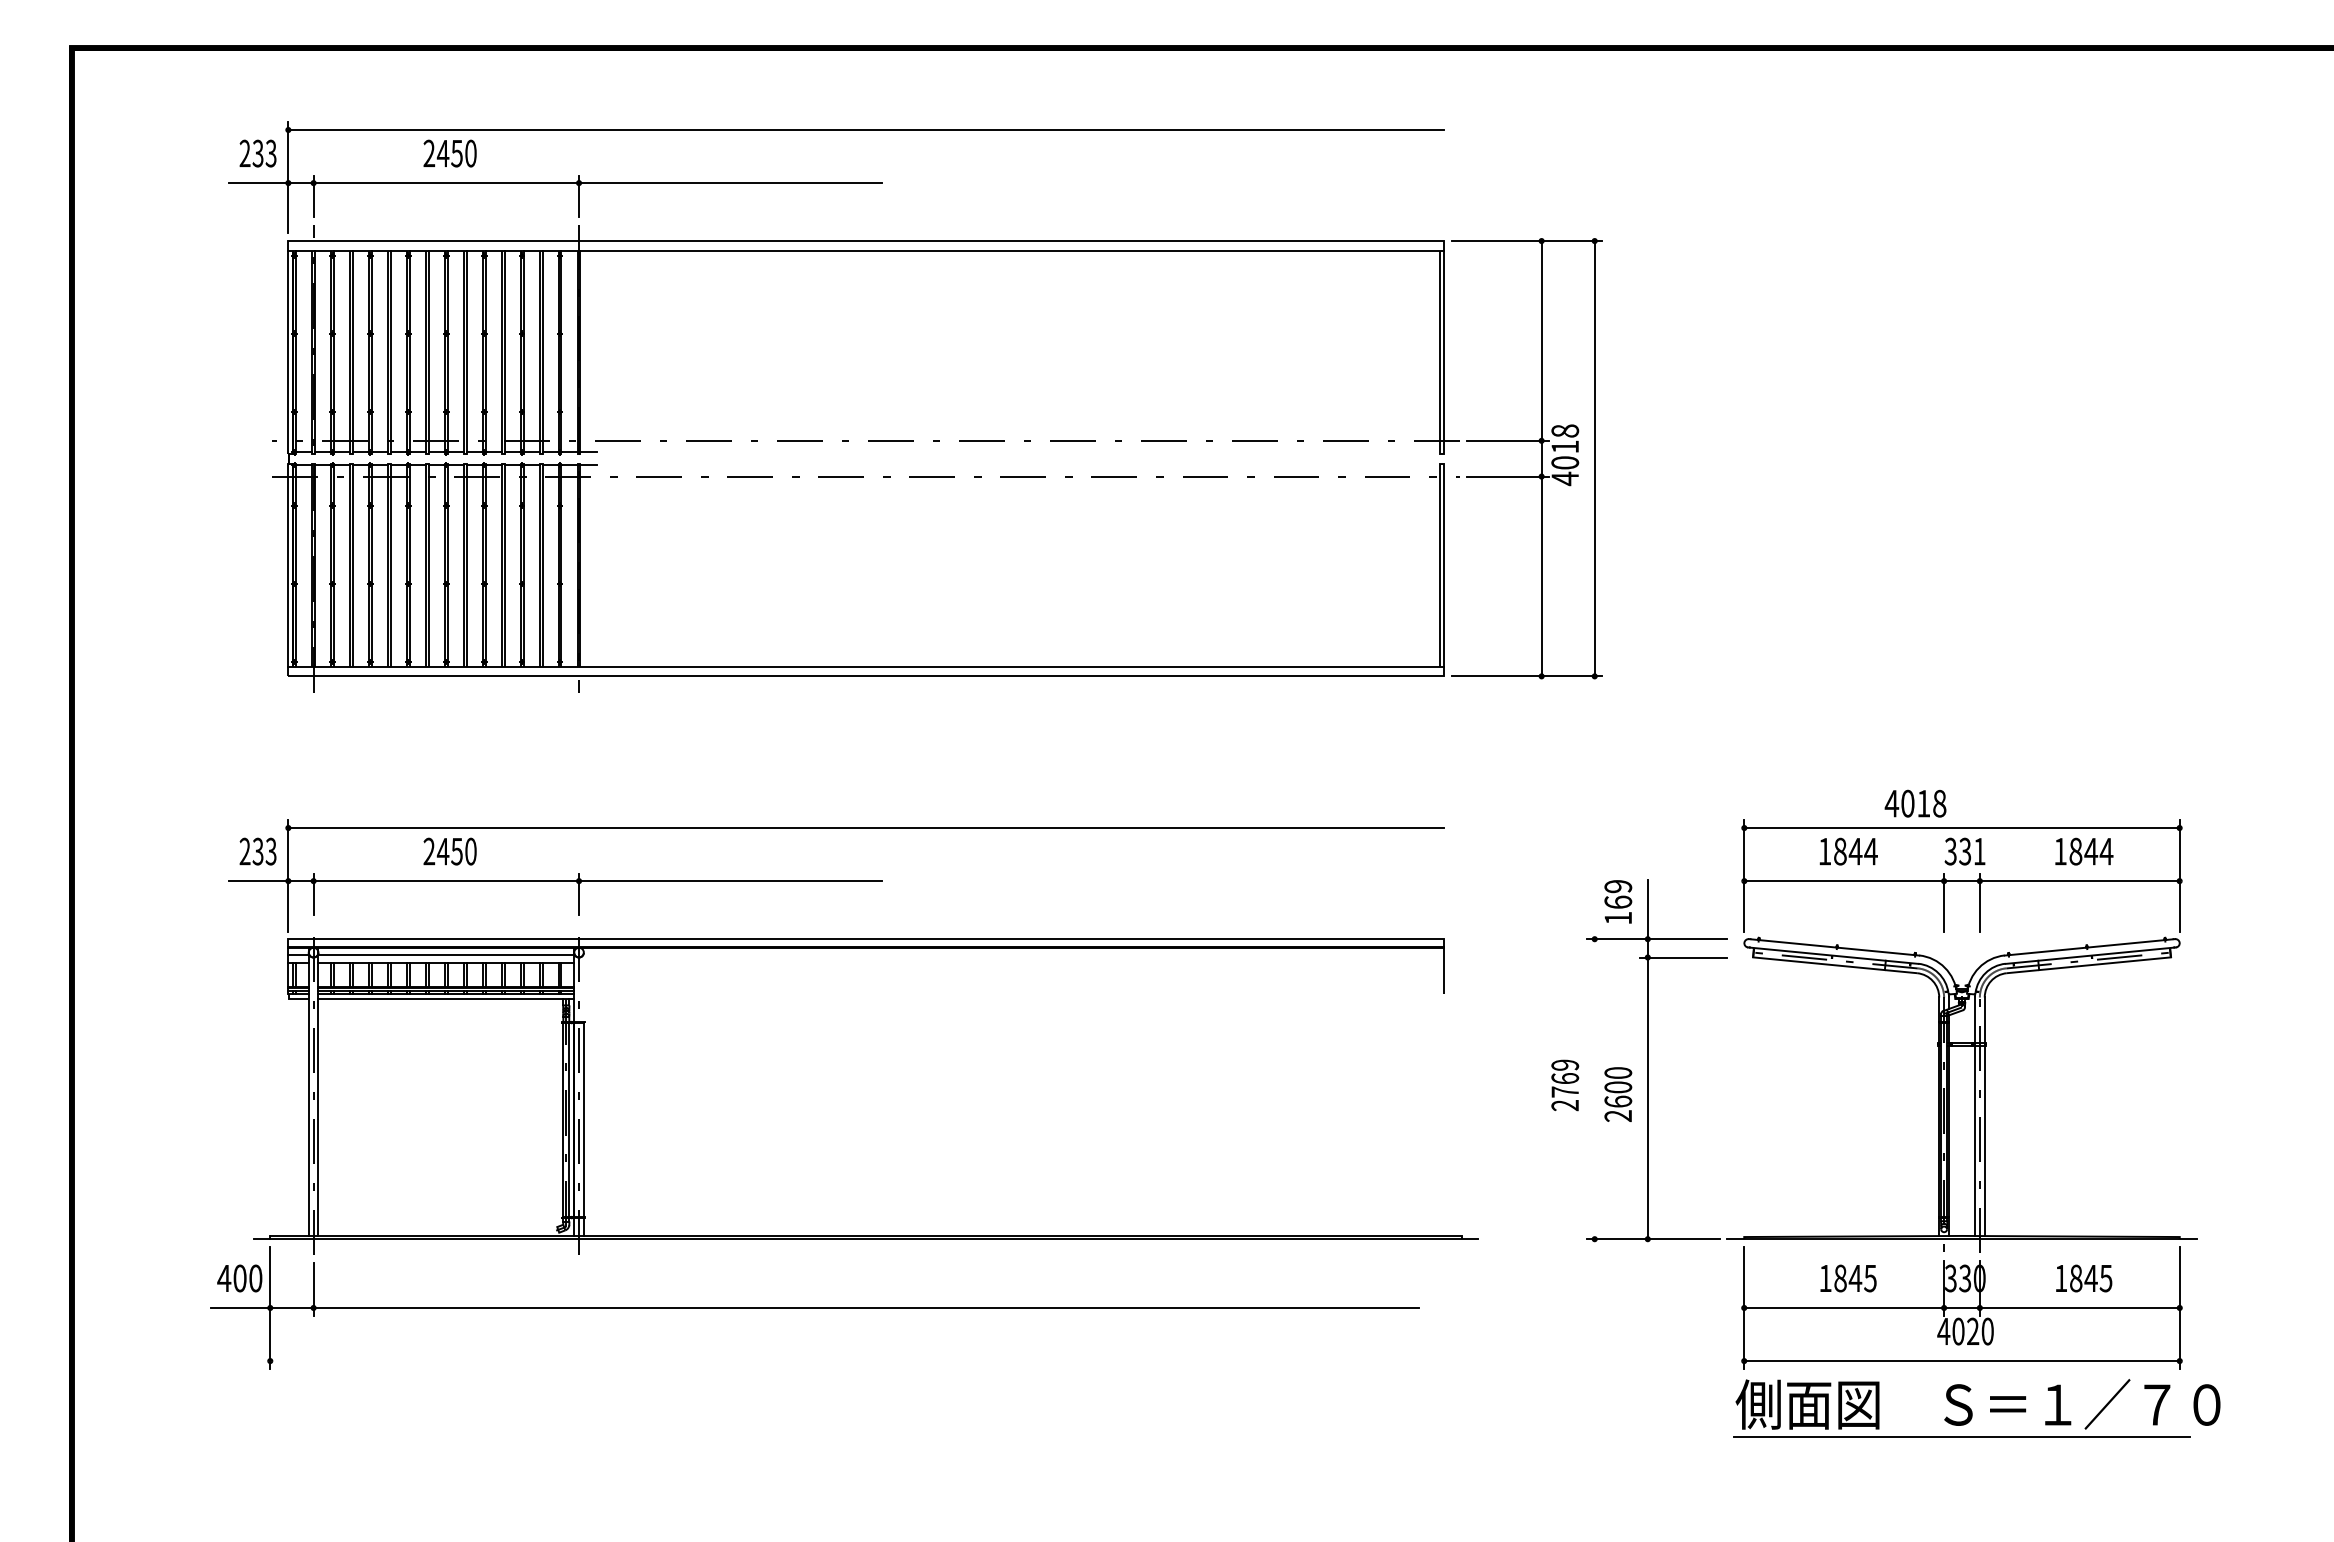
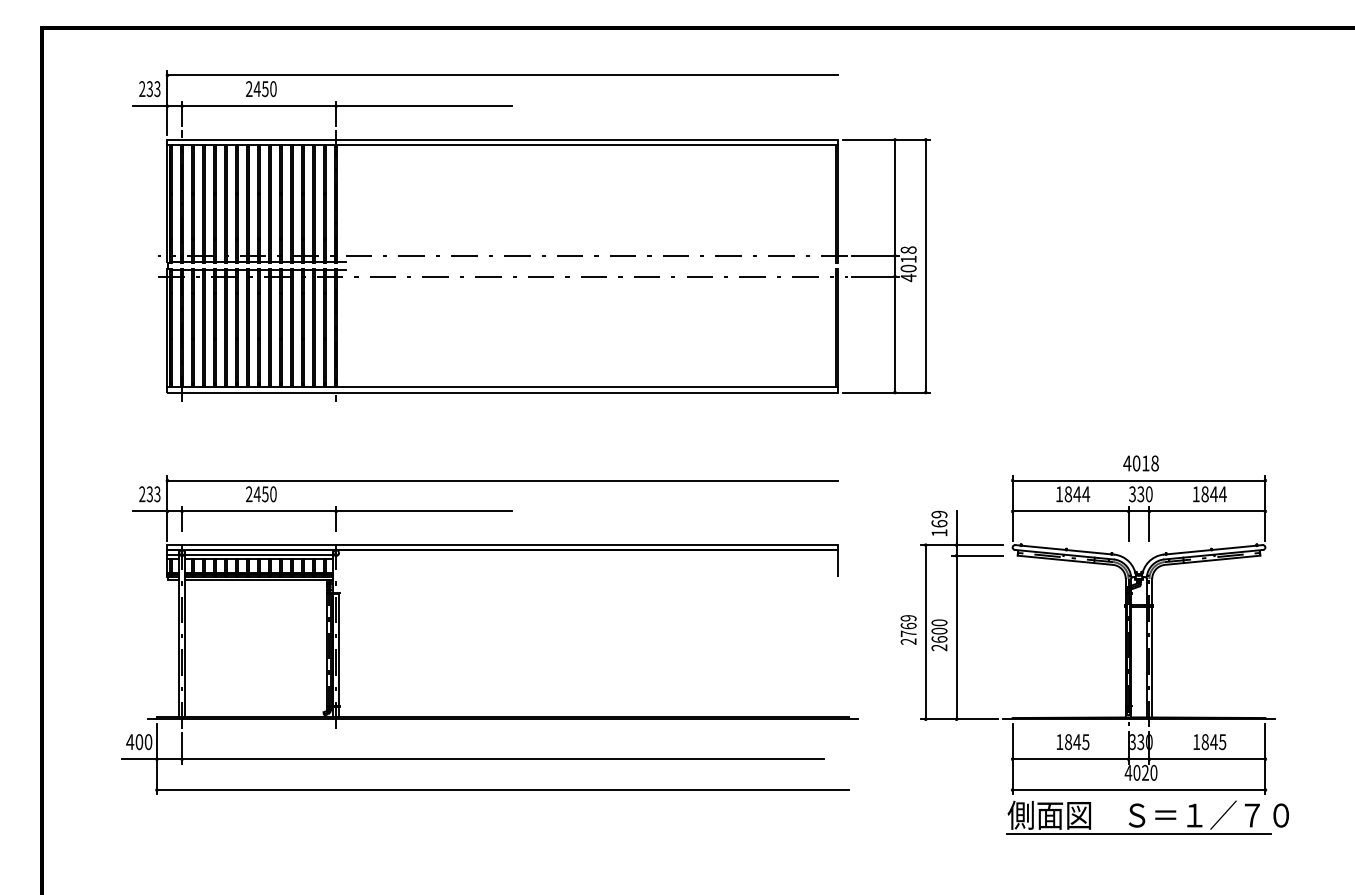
text: (1914, 803) -> (1140, 463), moved
text: (1980, 851) -> (1149, 494), 331 -> 330
line: (1594, 1089) -> (925, 632), added
line: (865, 1361) -> (502, 790), added

